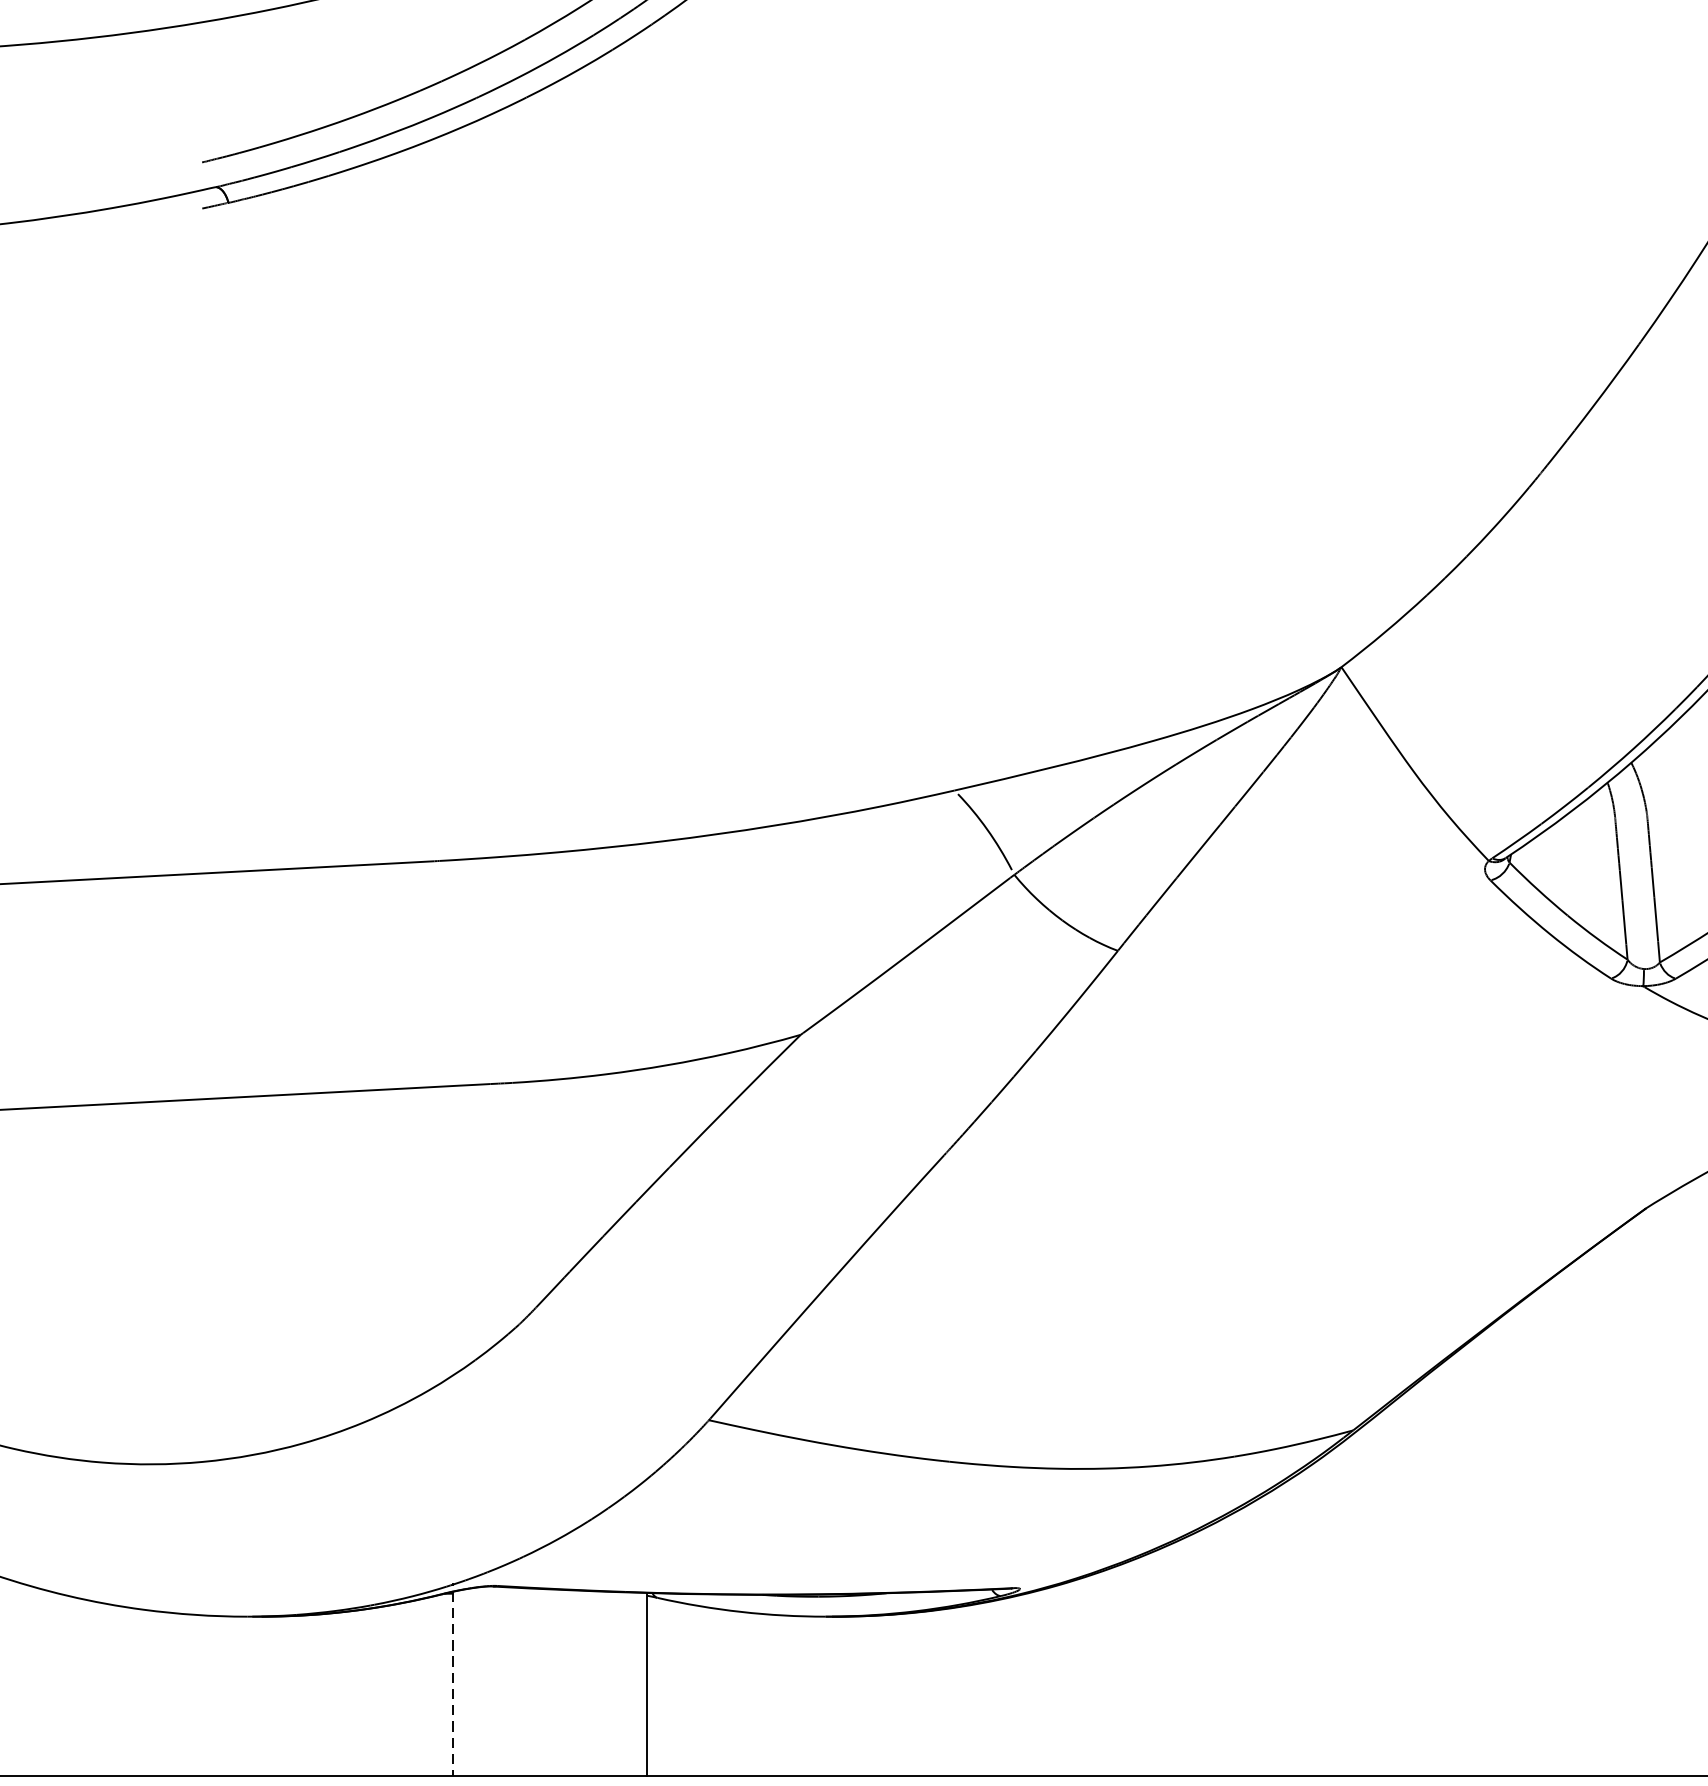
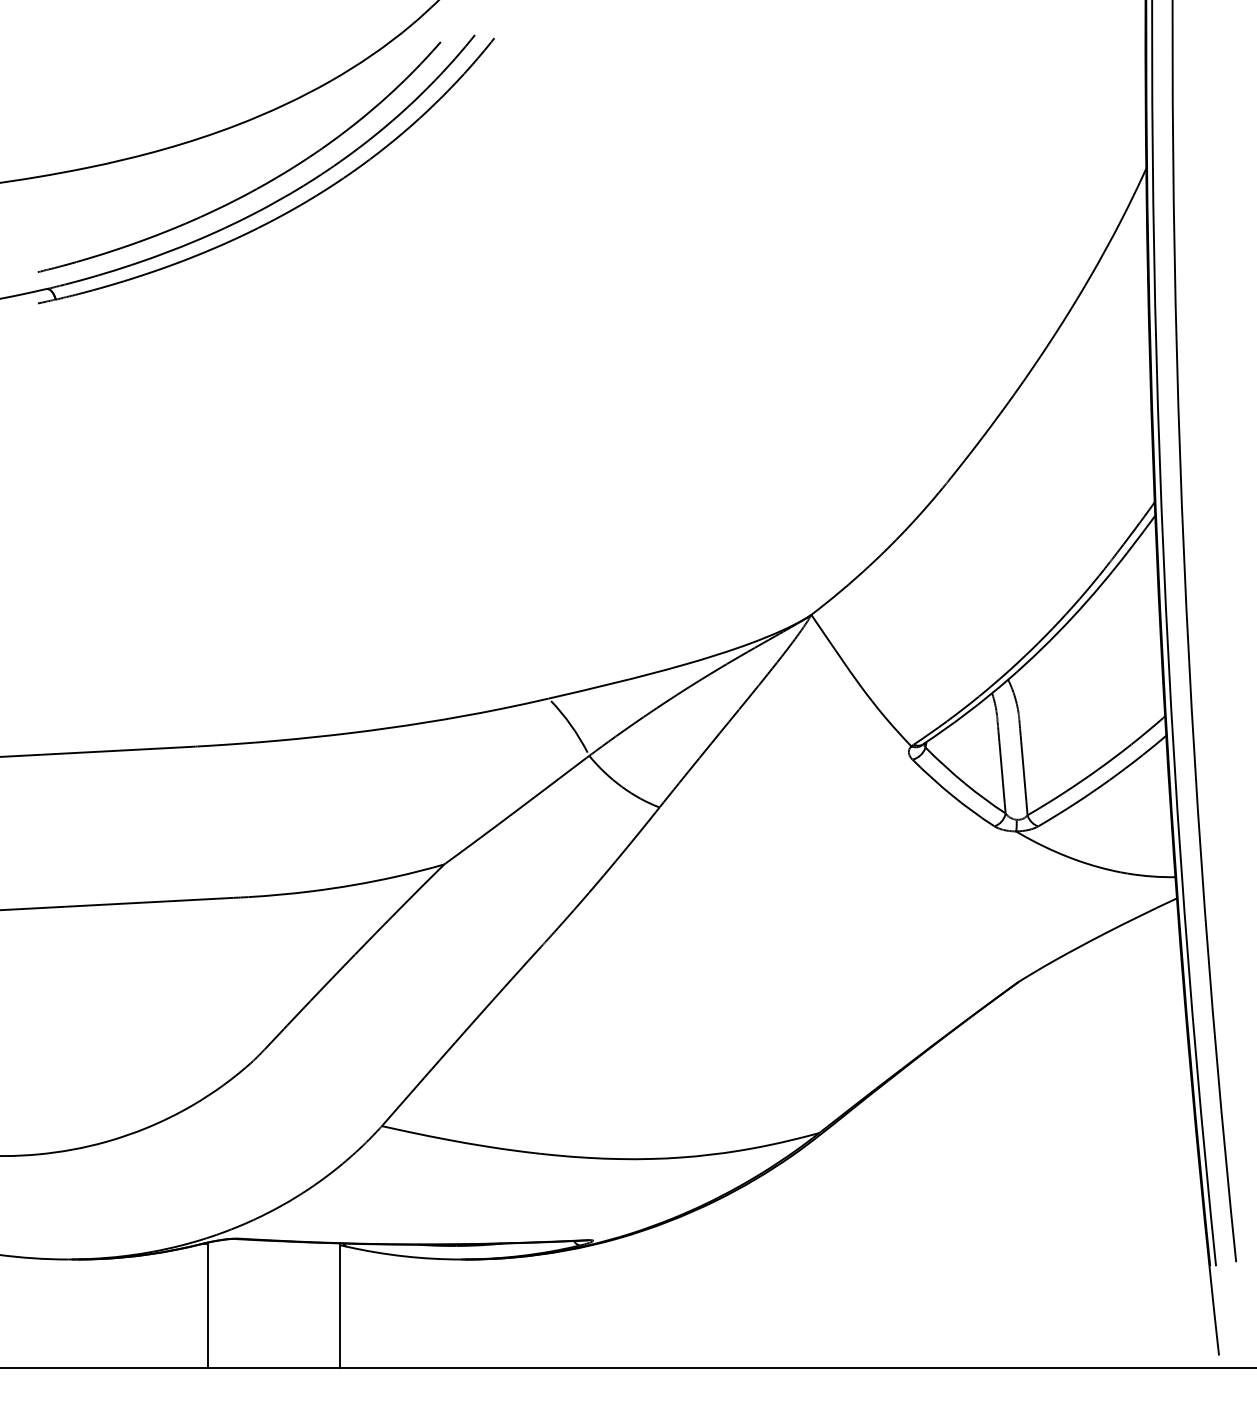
line: (453, 1684) -> (208, 1305), dashed -> solid

